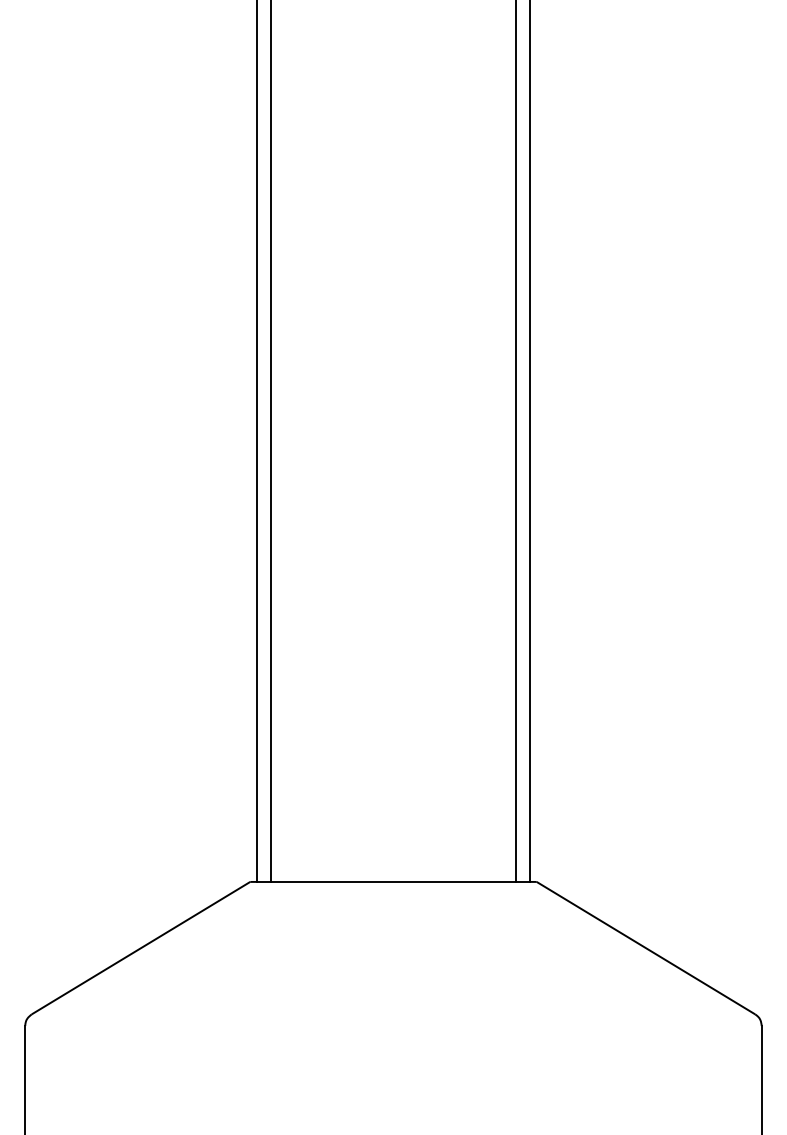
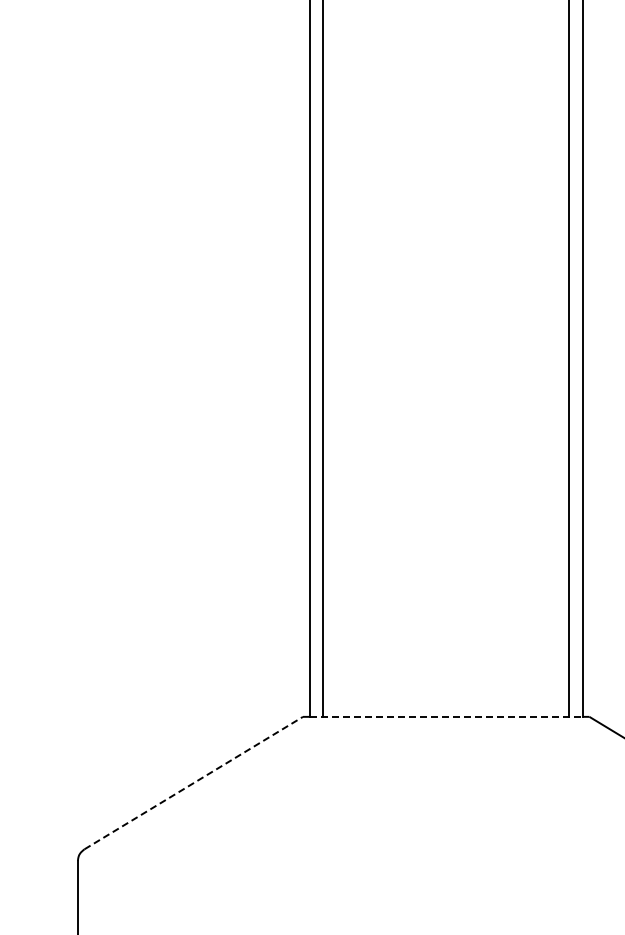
line: (394, 881) -> (447, 716), solid -> dashed
line: (141, 947) -> (194, 782), solid -> dashed

